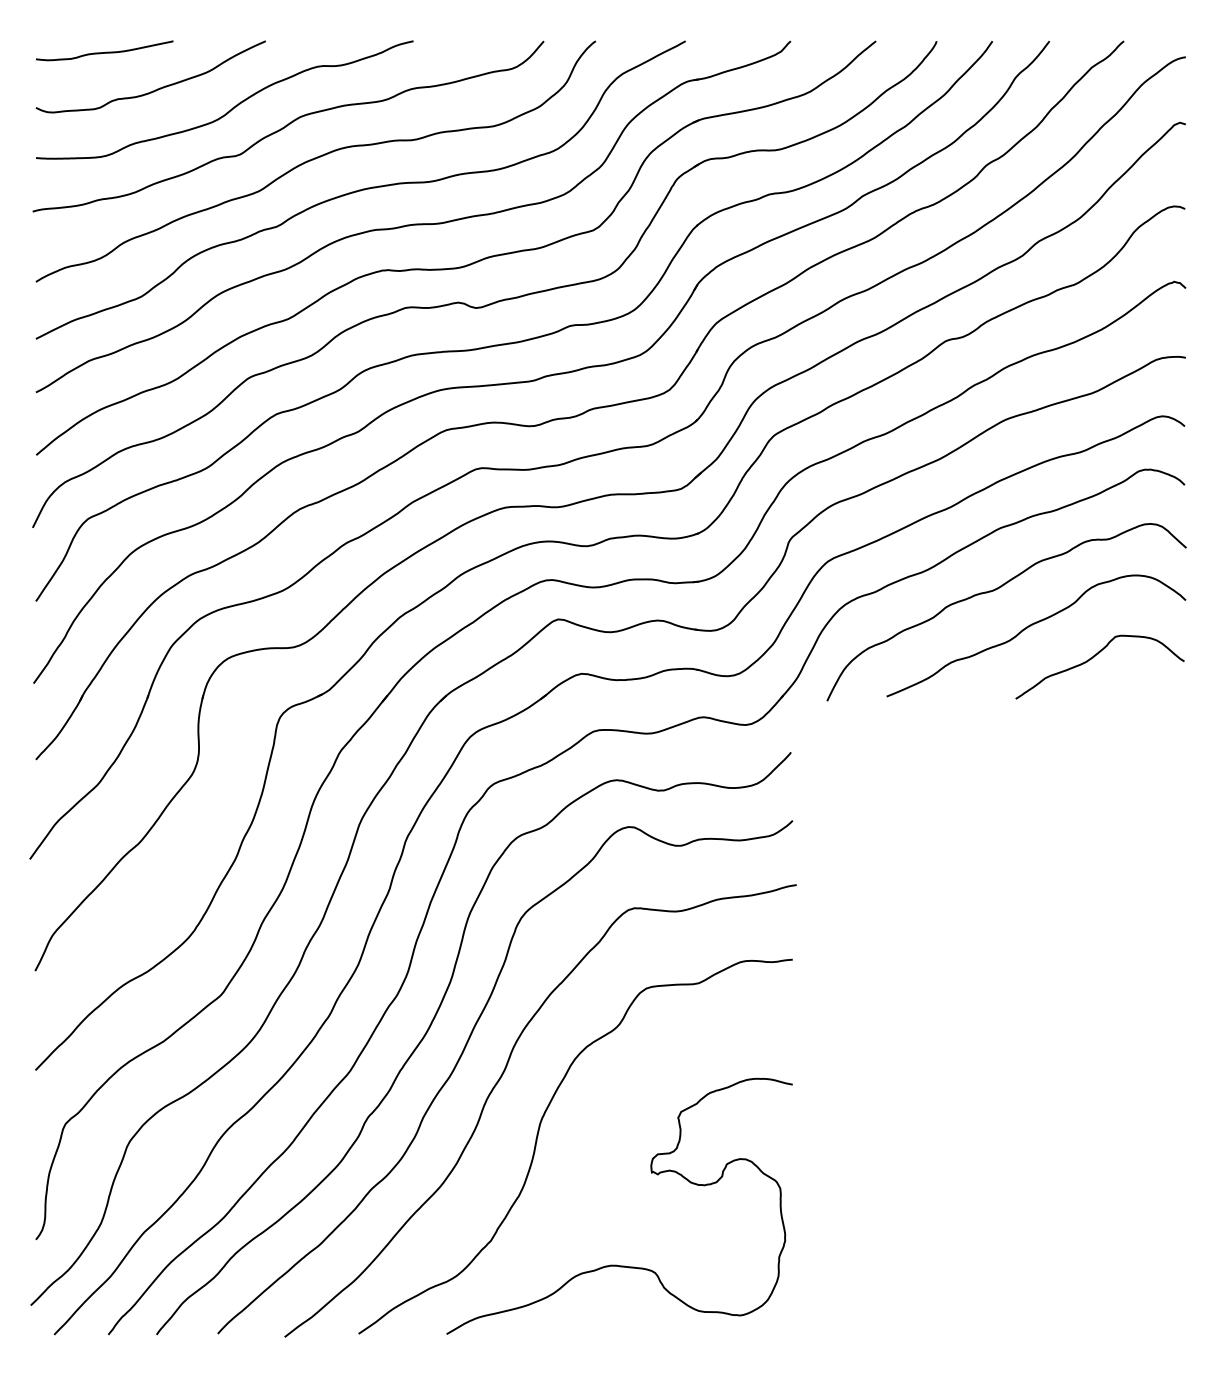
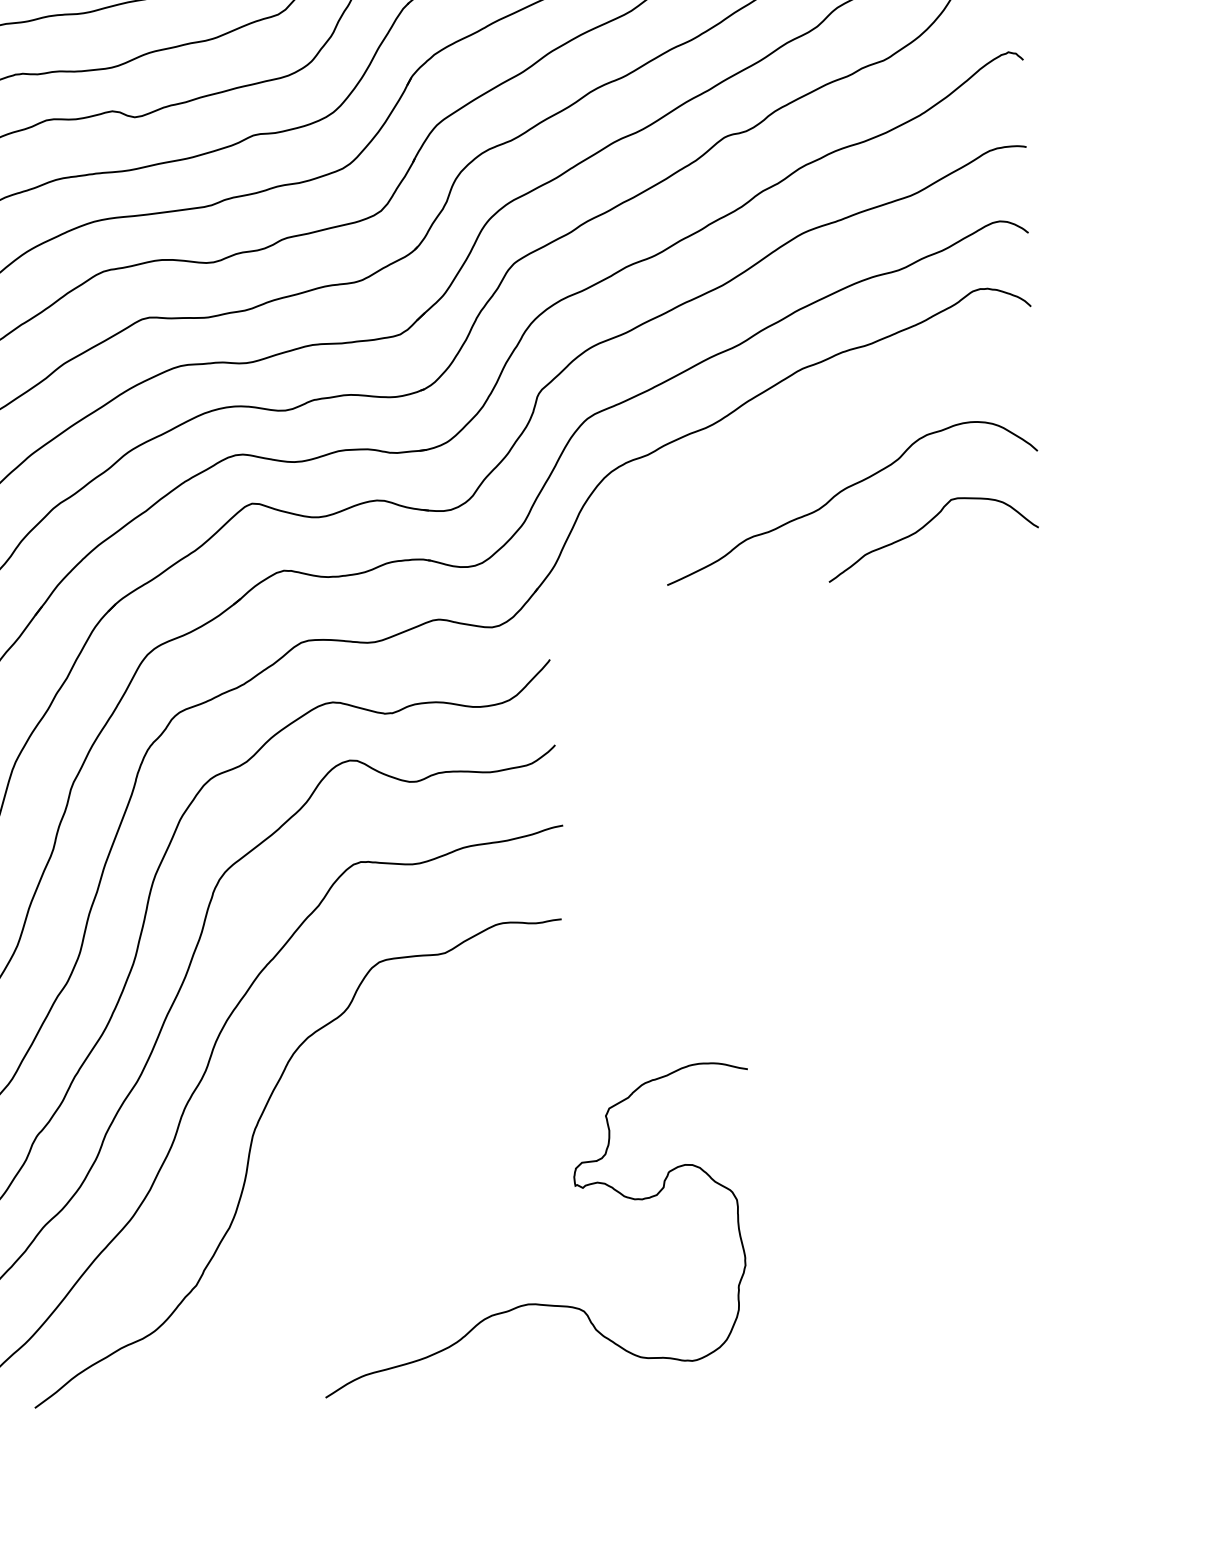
curve: (996, 590) -> (800, 447), removed
curve: (651, 1173) -> (574, 1187), moved

